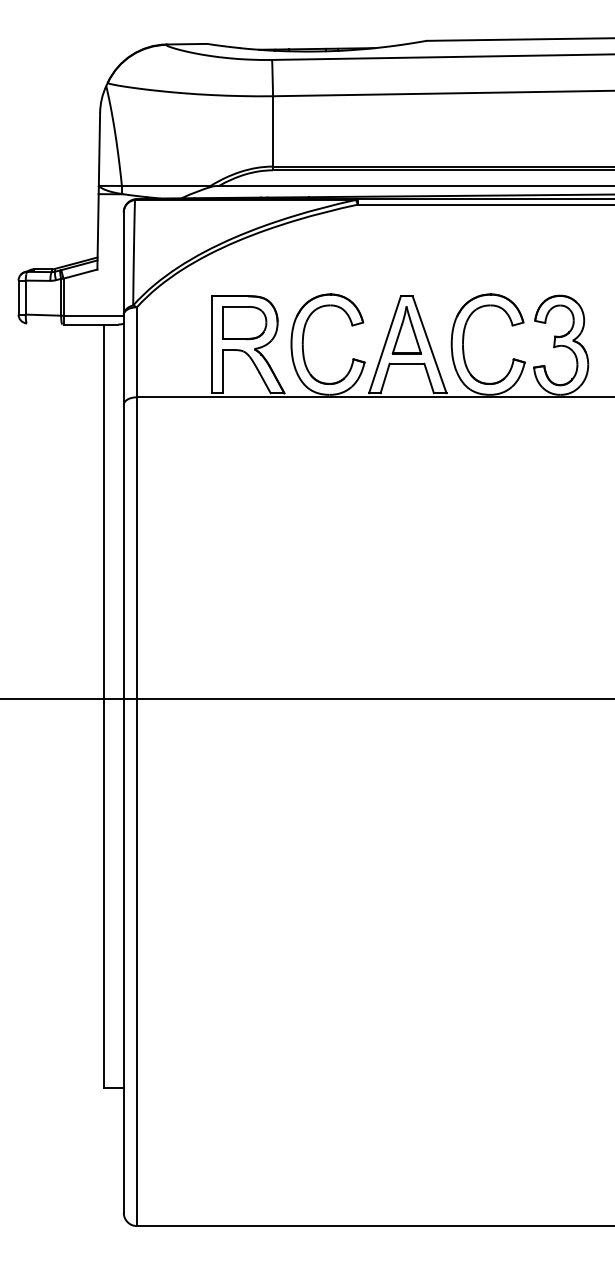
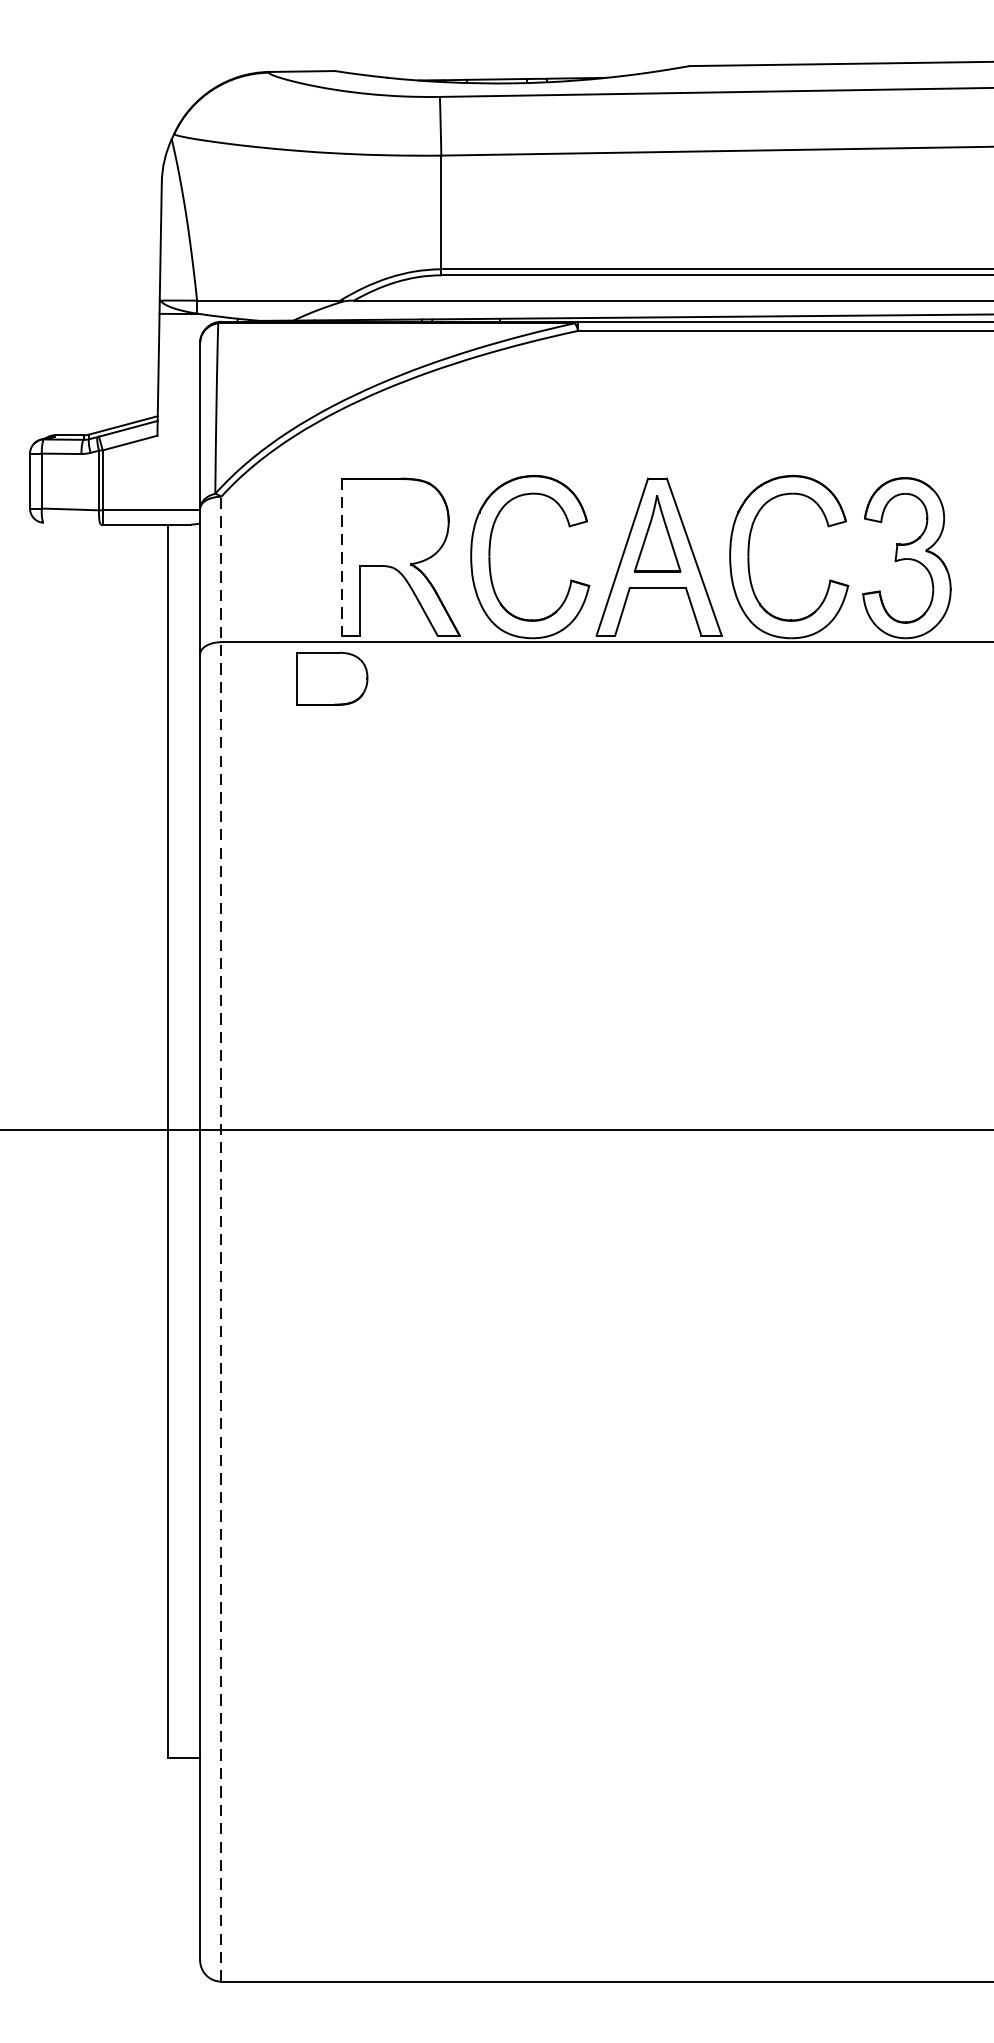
part: (244, 323) -> (332, 679), moved
line: (211, 344) -> (341, 556), solid -> dashed
line: (136, 766) -> (220, 1238), solid -> dashed

